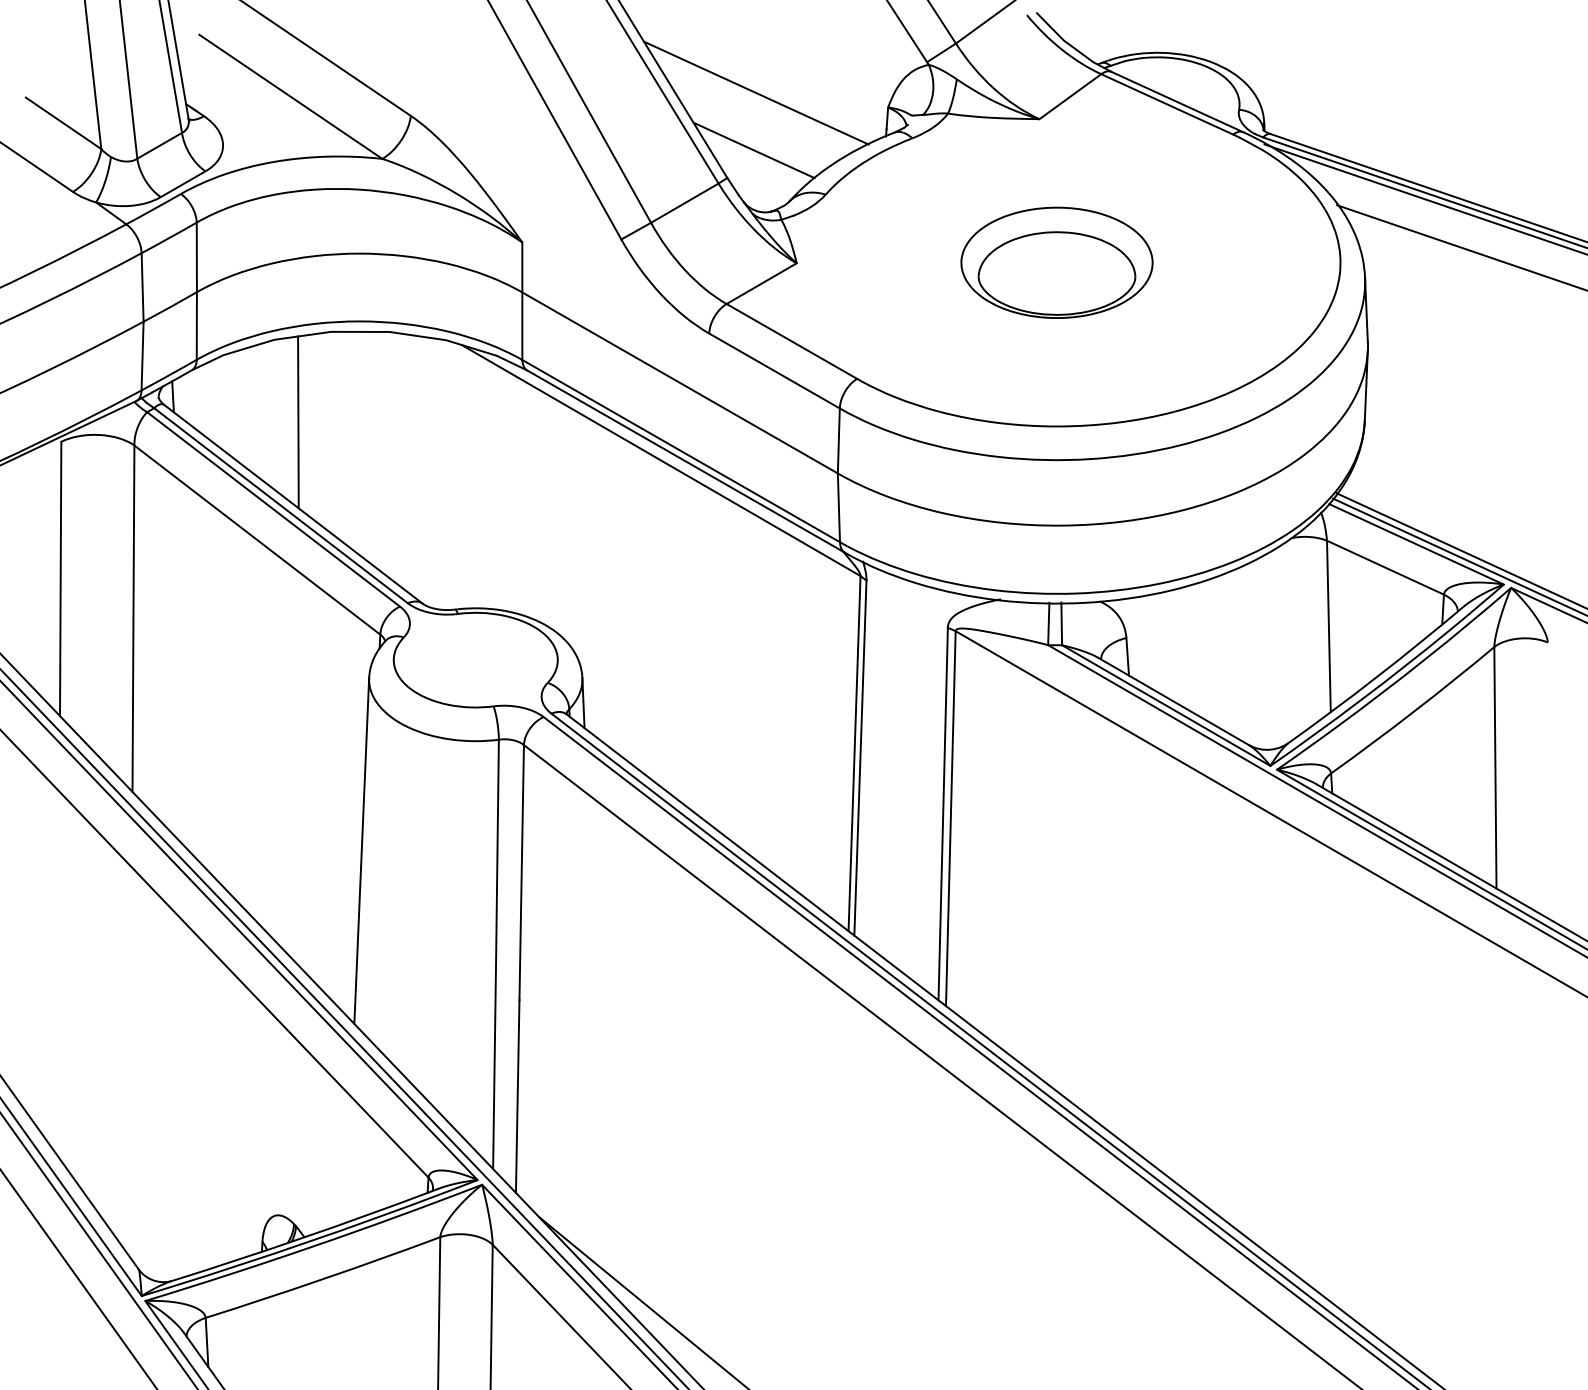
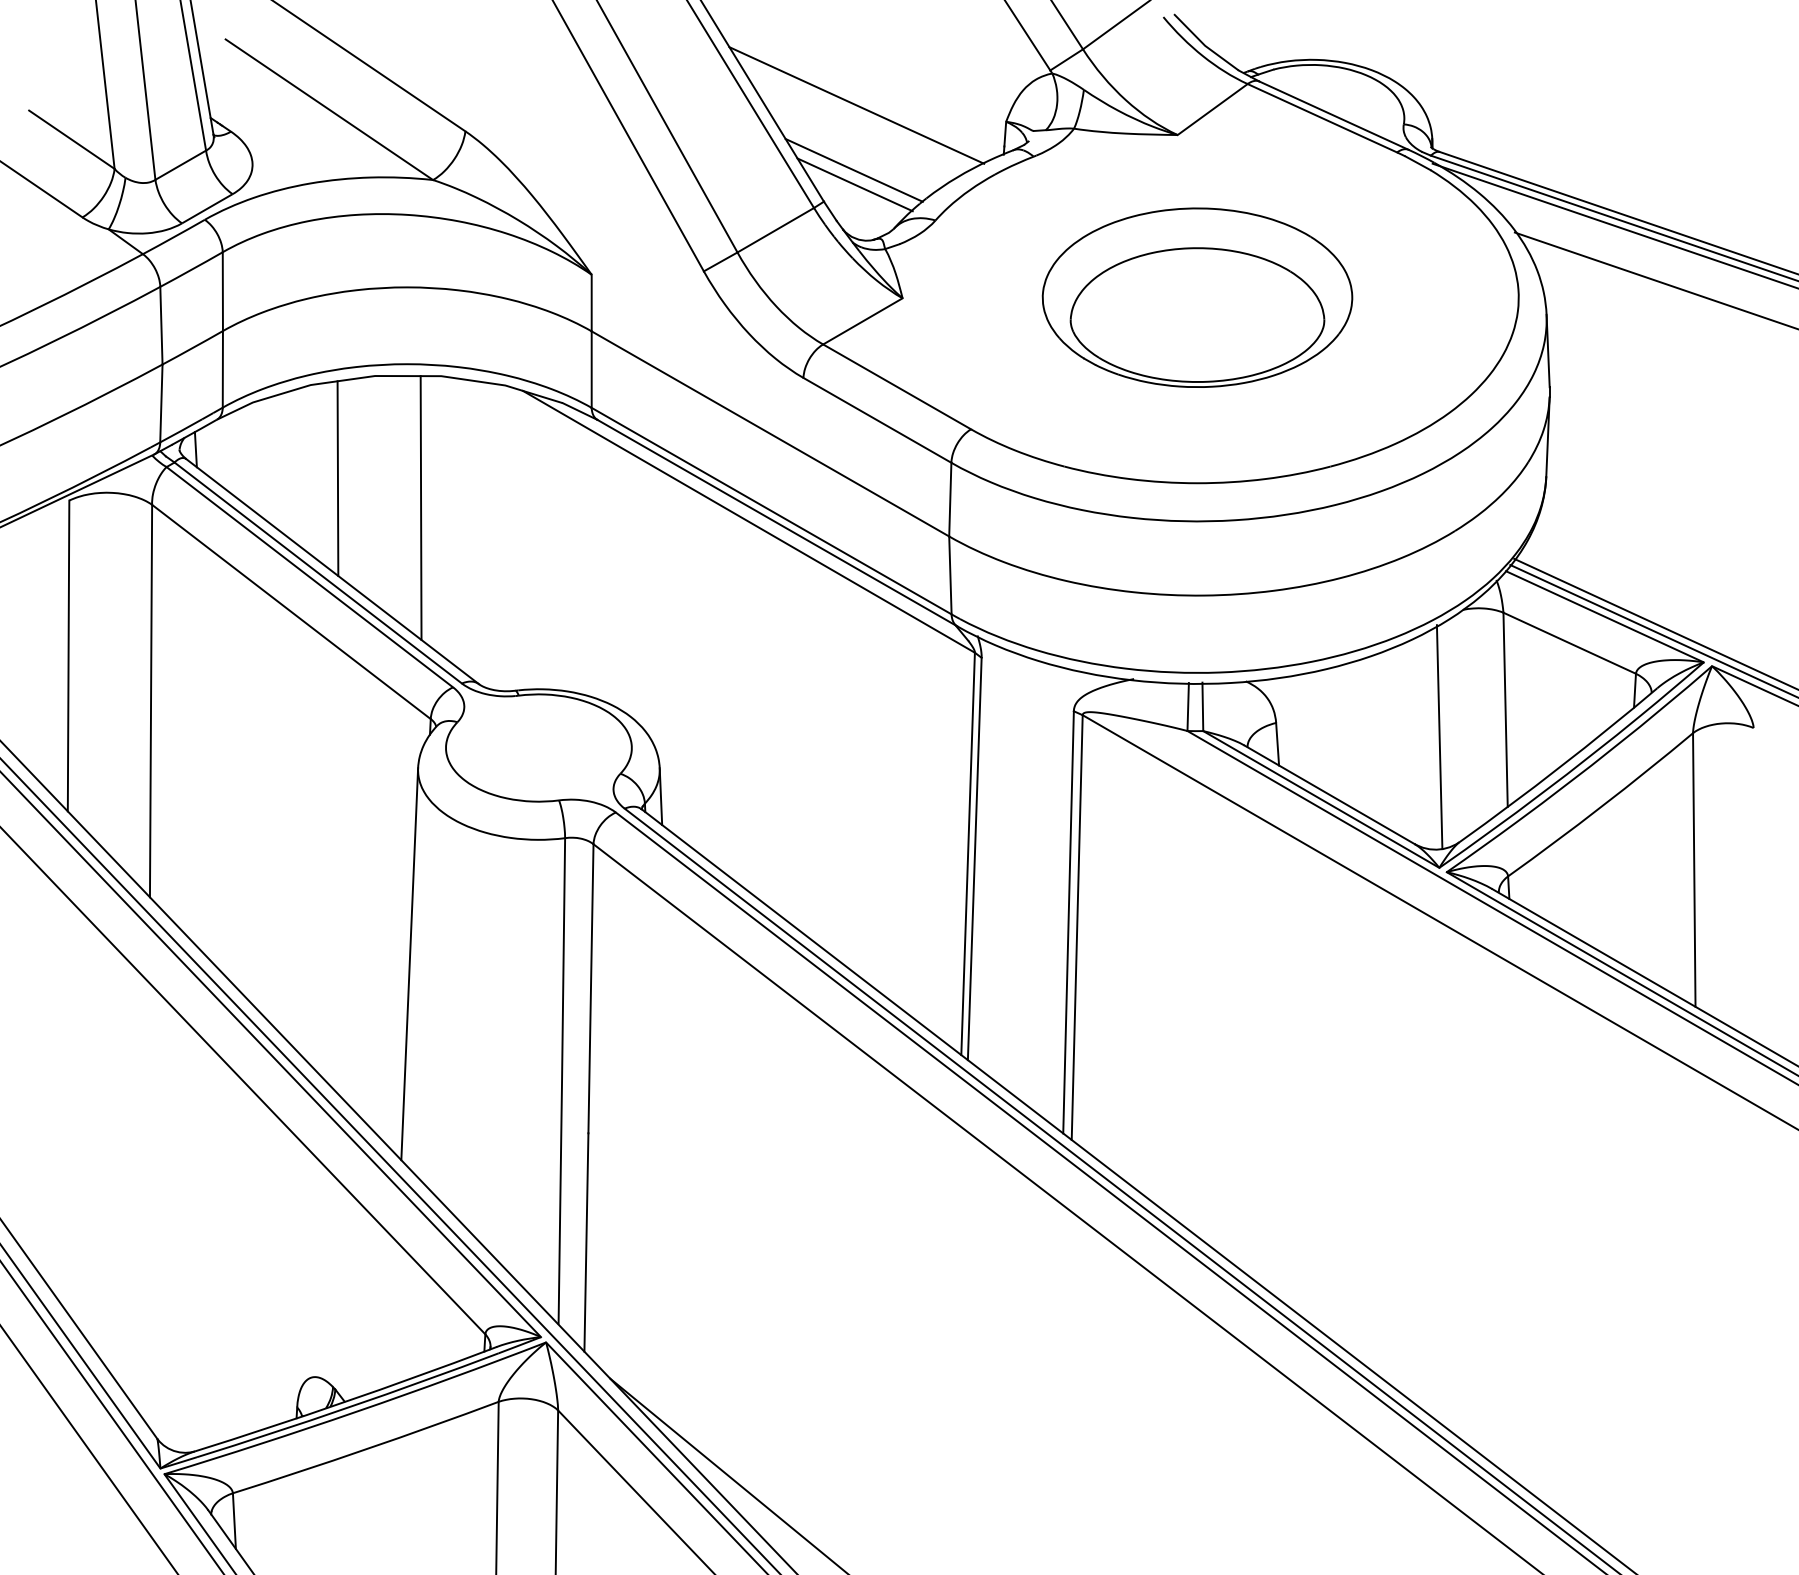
line: (754, 162) -> (854, 184), added
part: (1056, 262) -> (1196, 297), size x1.43
line: (371, 447) -> (420, 507), added
line: (1270, 650) -> (1439, 737), added

